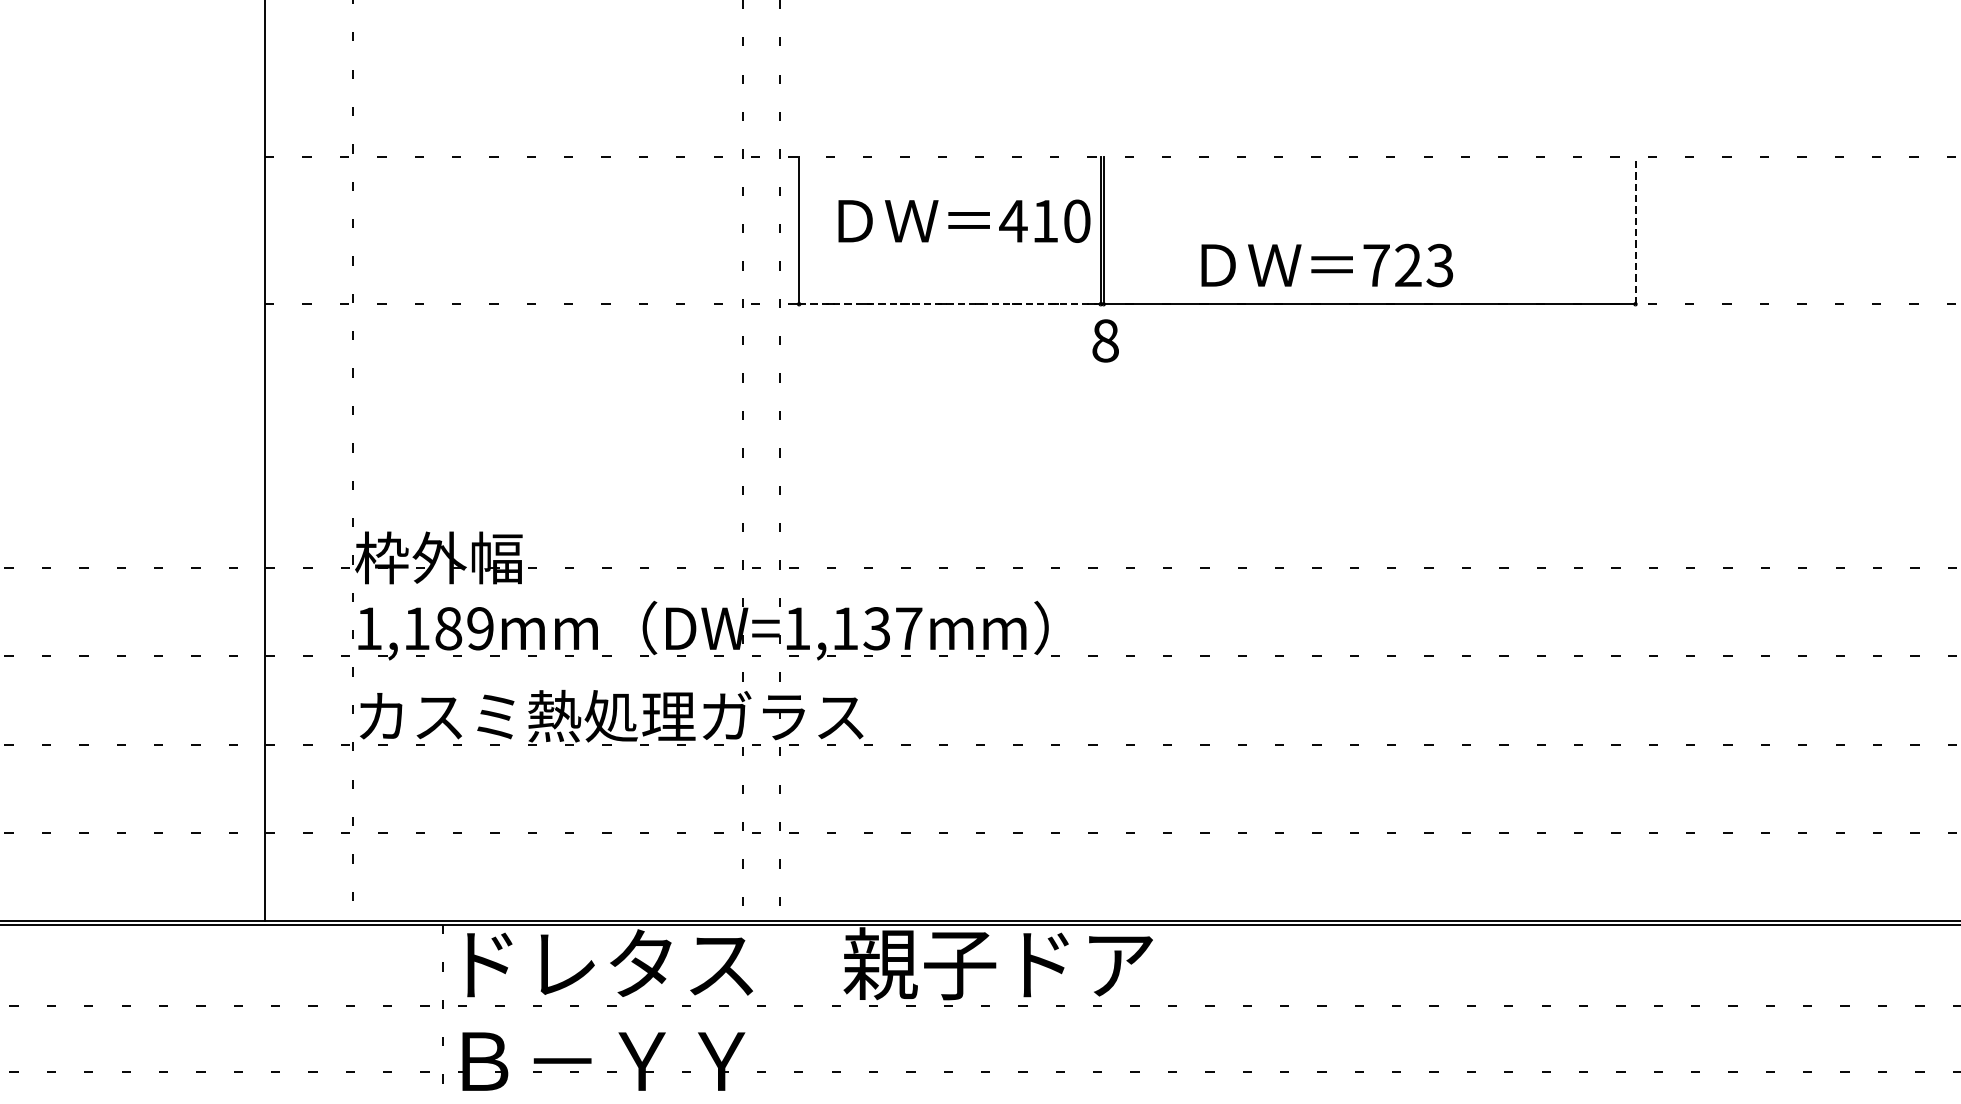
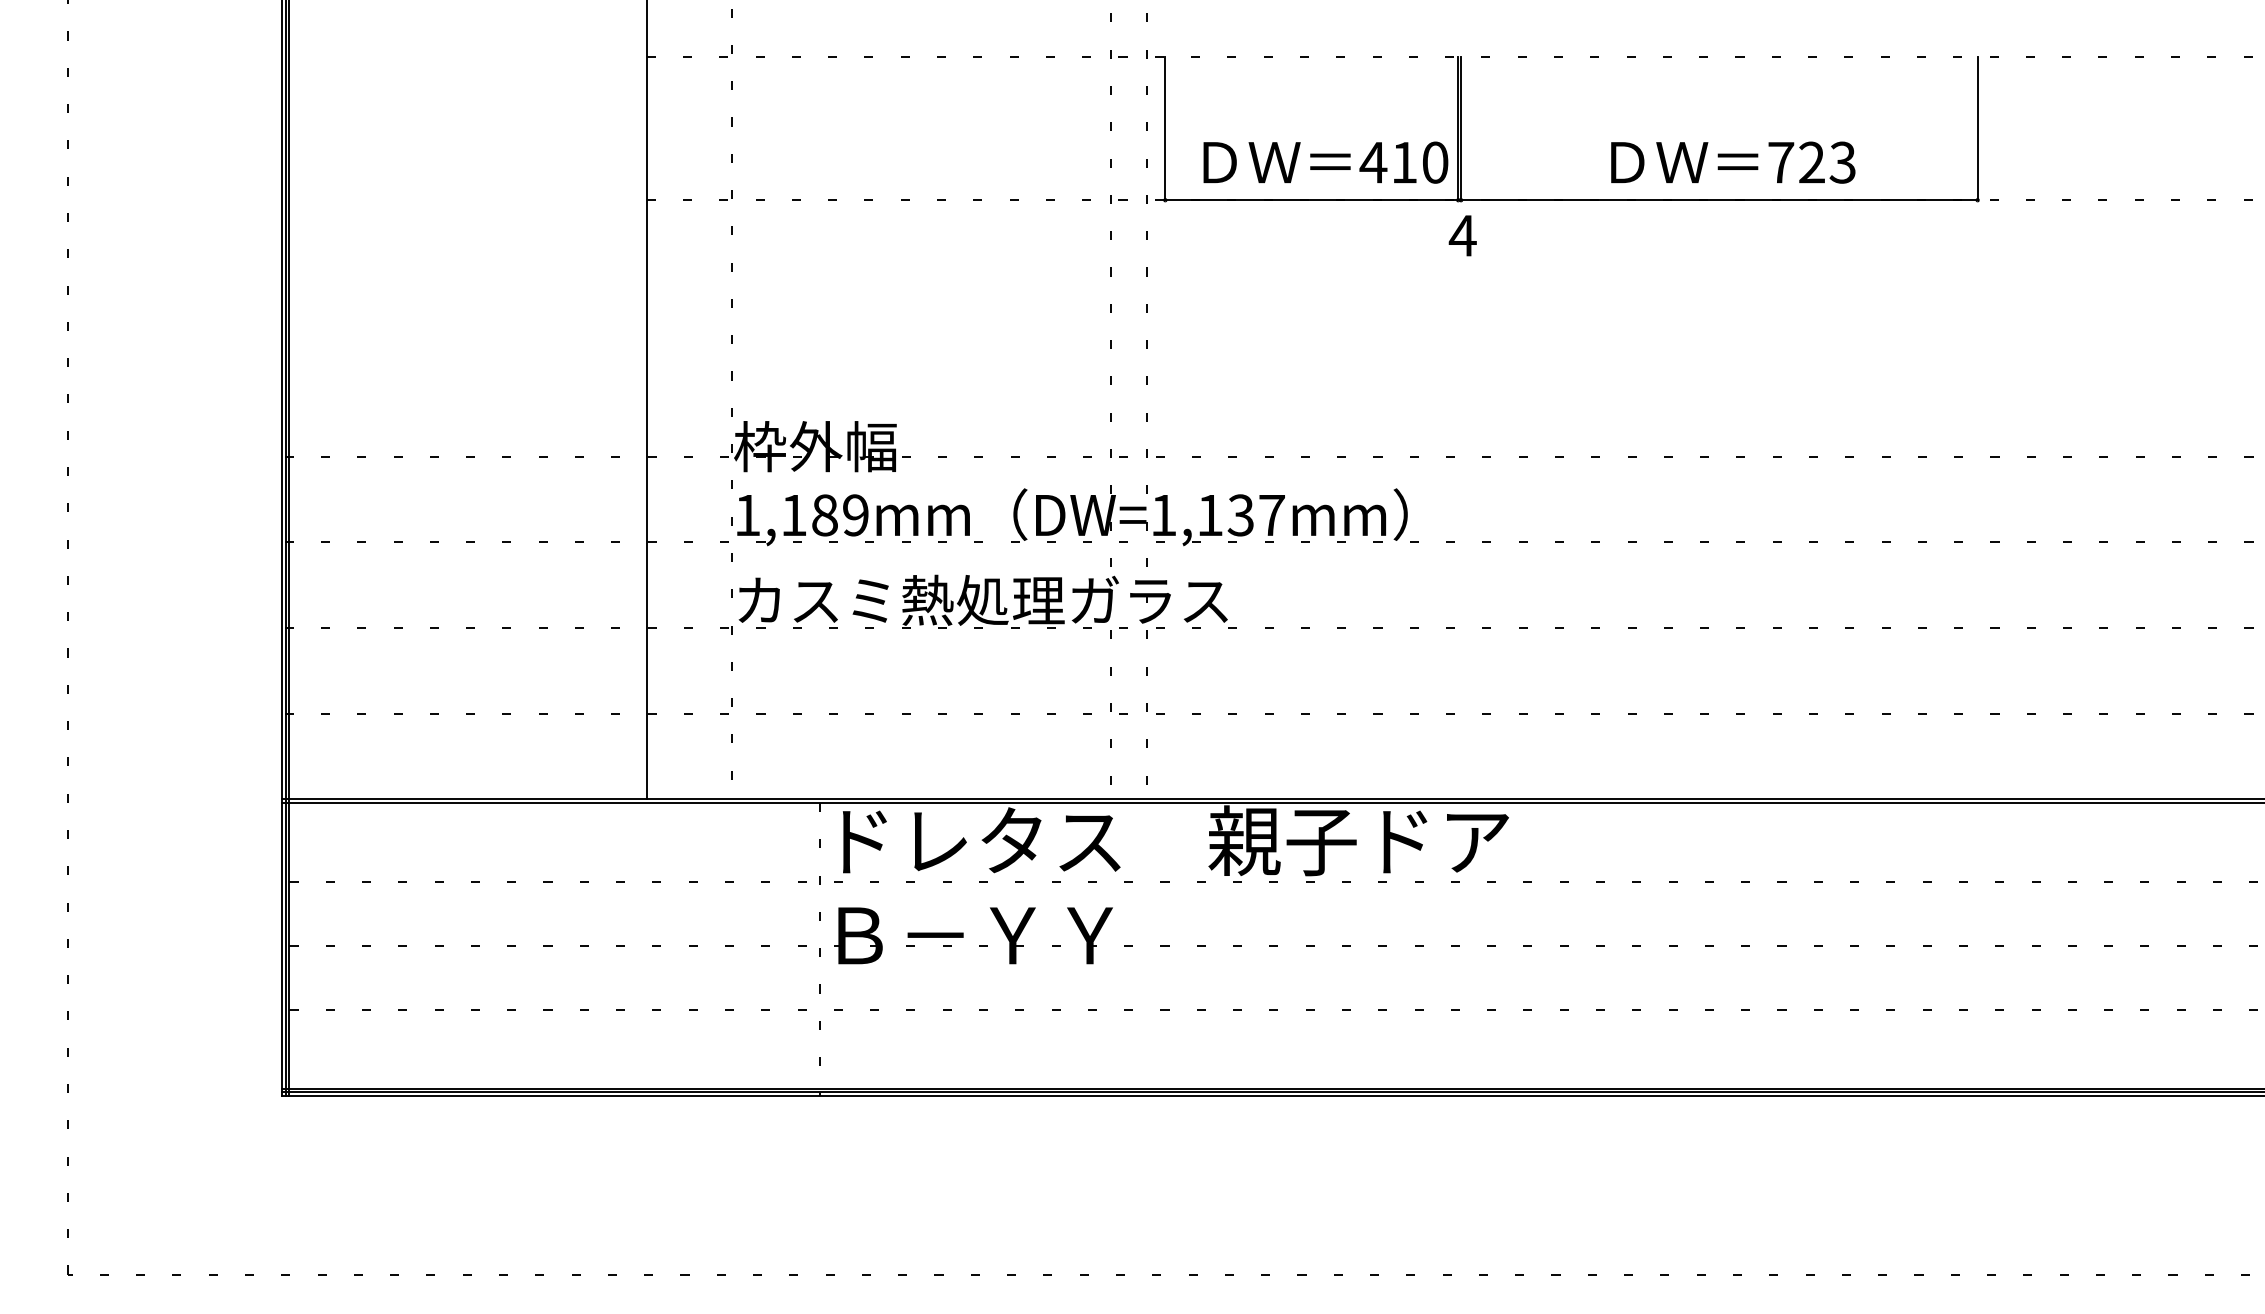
text: (964, 221) -> (1325, 162), moved
line: (1635, 230) -> (1977, 128), dashed -> solid
text: (1327, 265) -> (1733, 162), moved
line: (950, 304) -> (1312, 200), dashed -> solid
text: (1105, 340) -> (1462, 235), 8 -> 4

